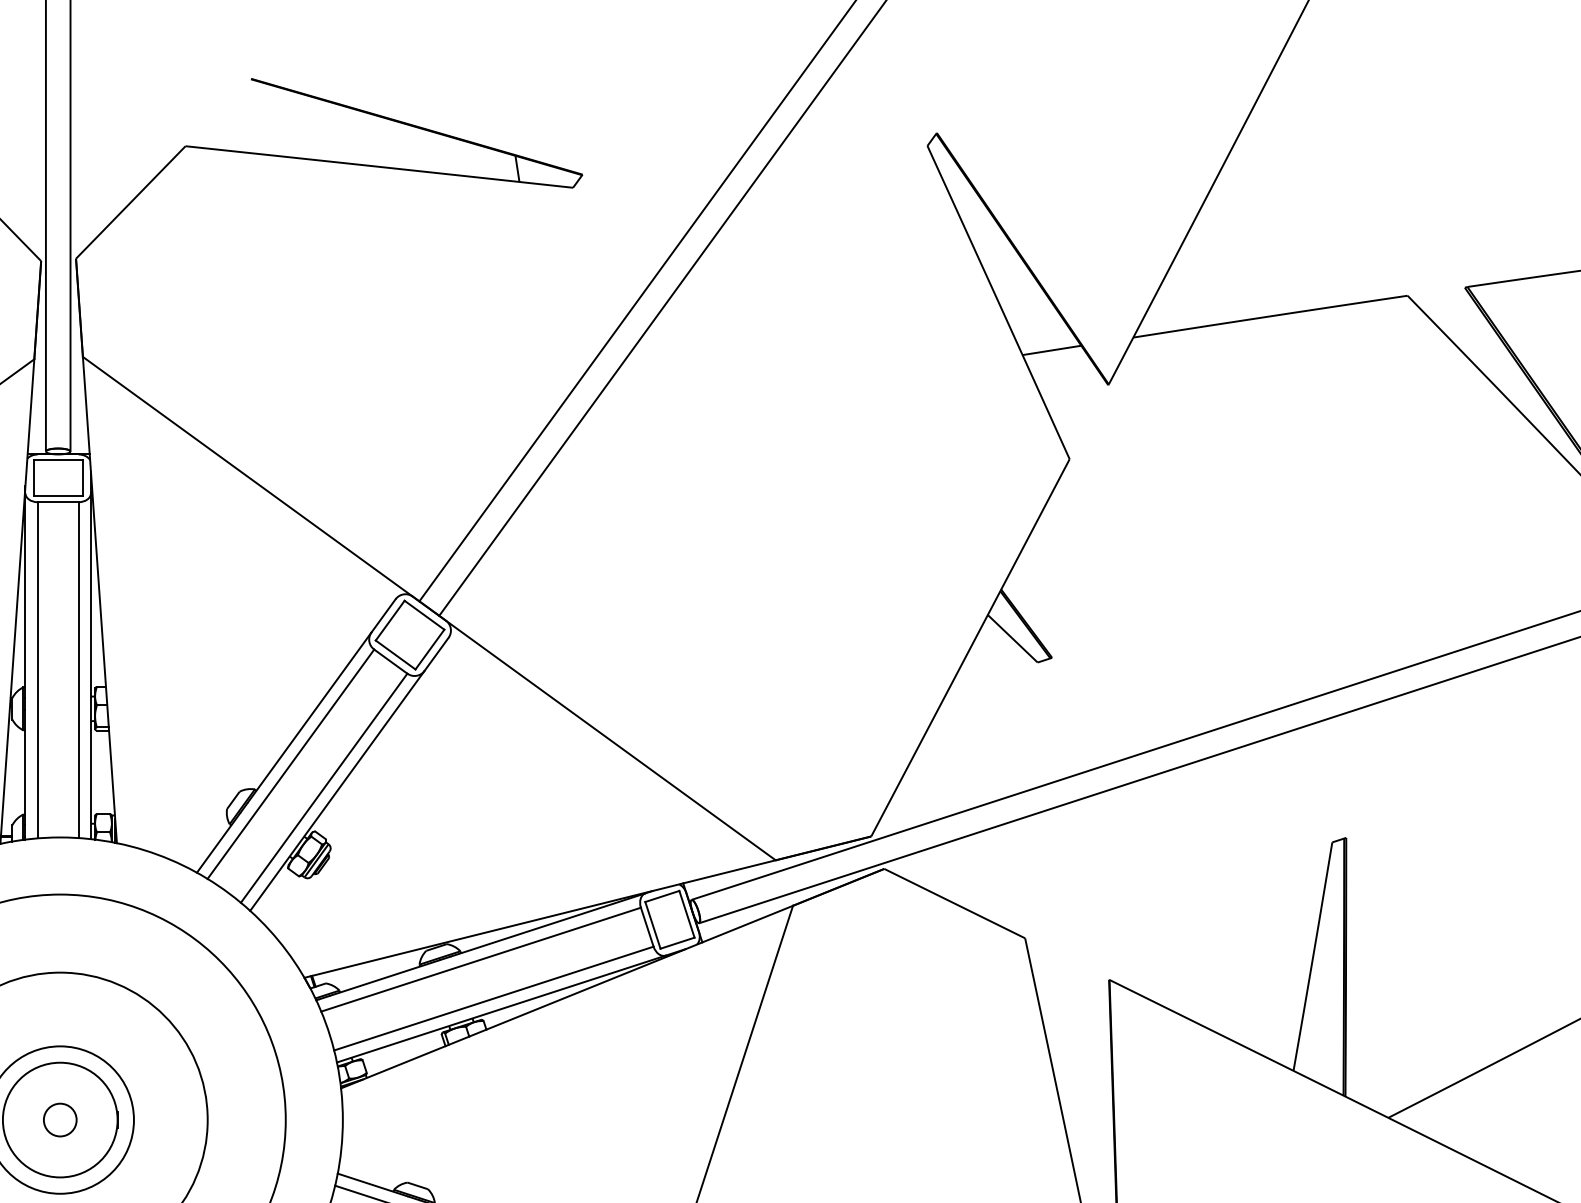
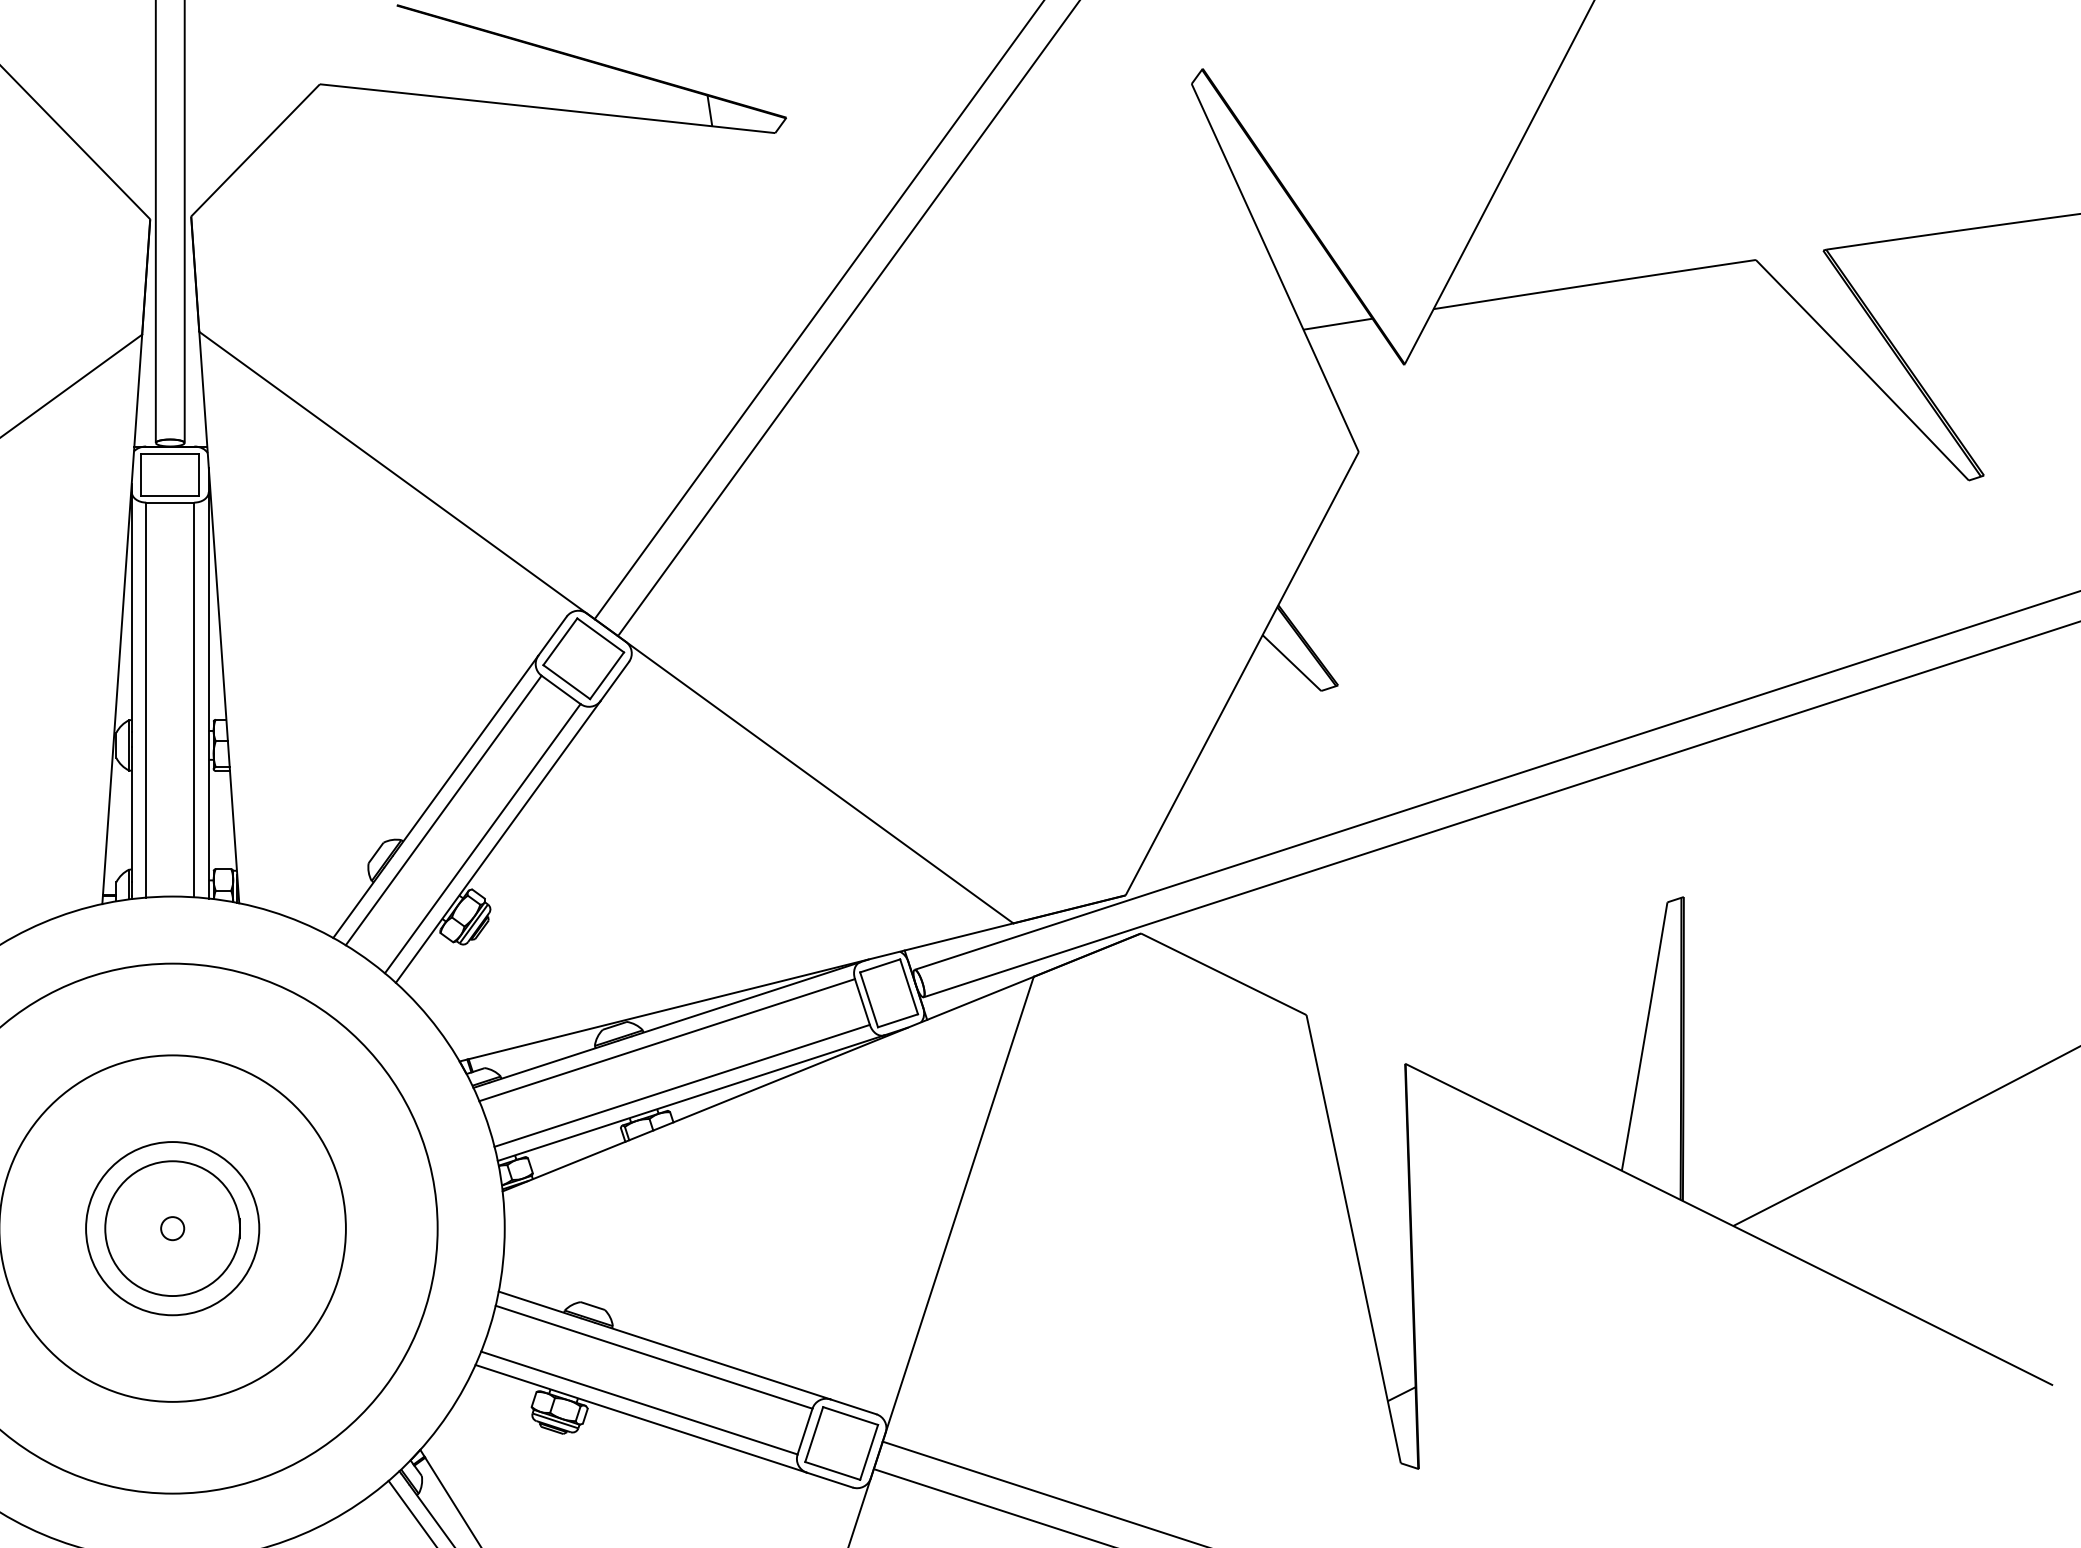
circle: (60, 1119) -> (172, 1228), size x0.6

